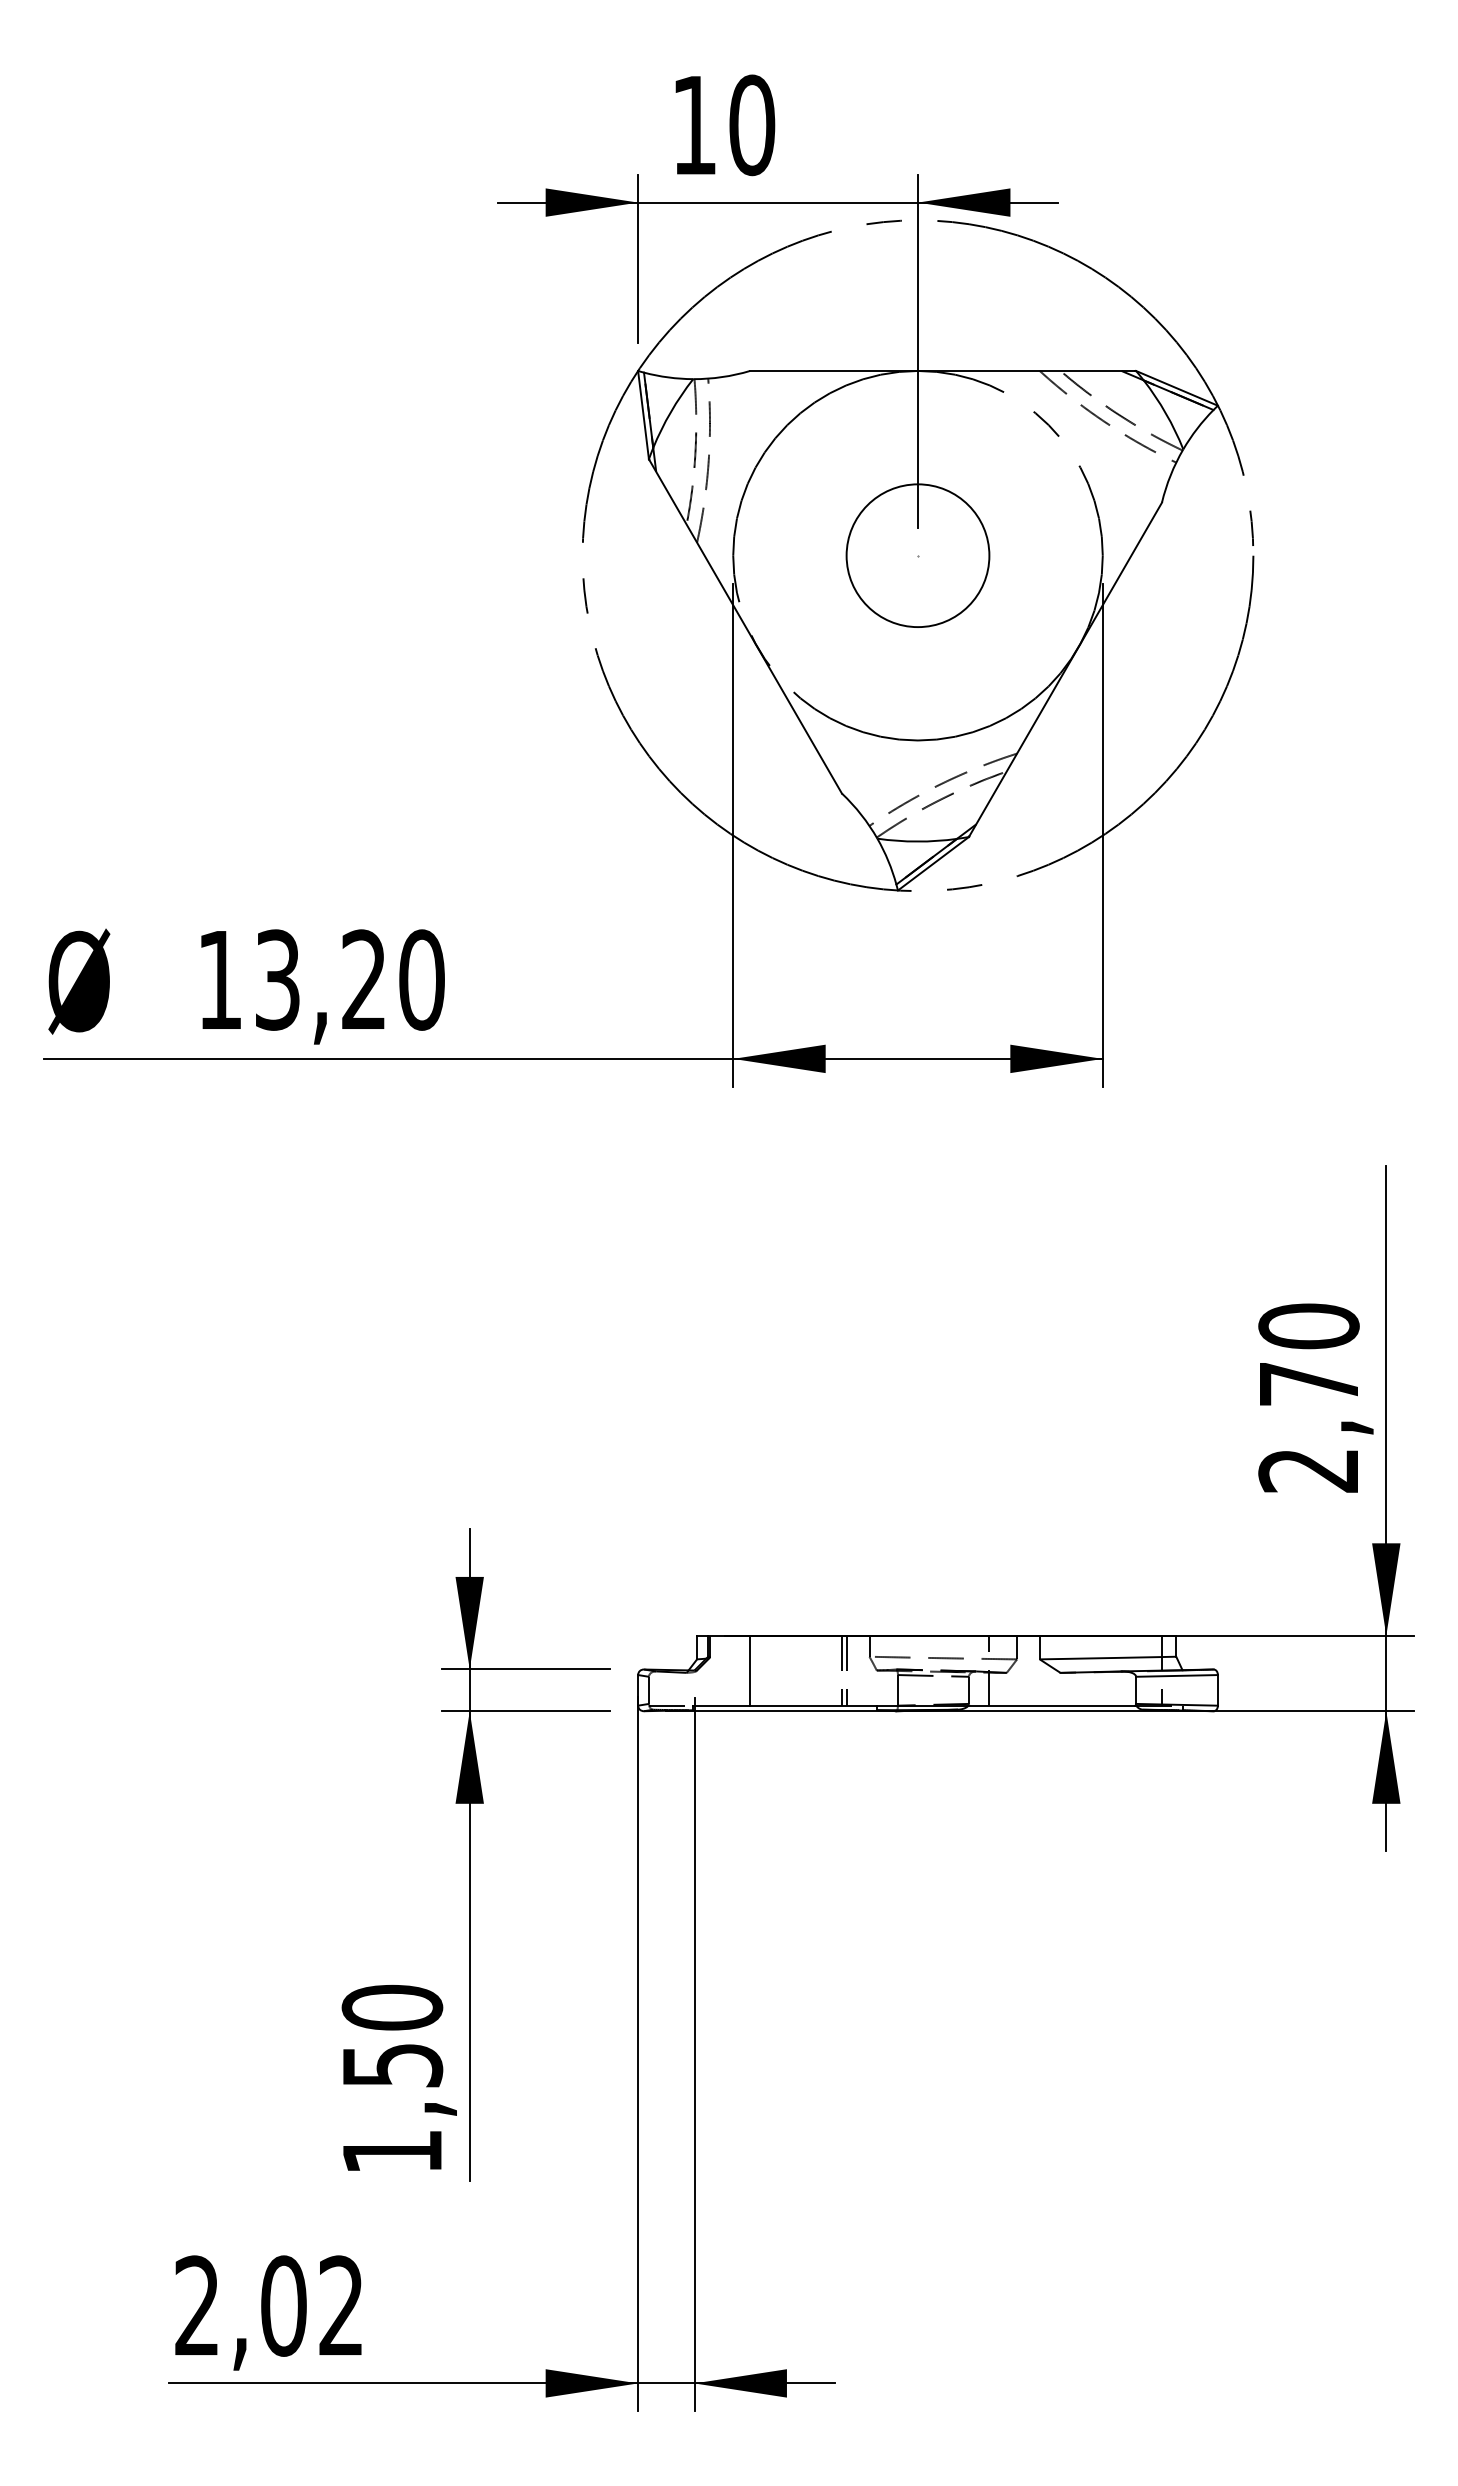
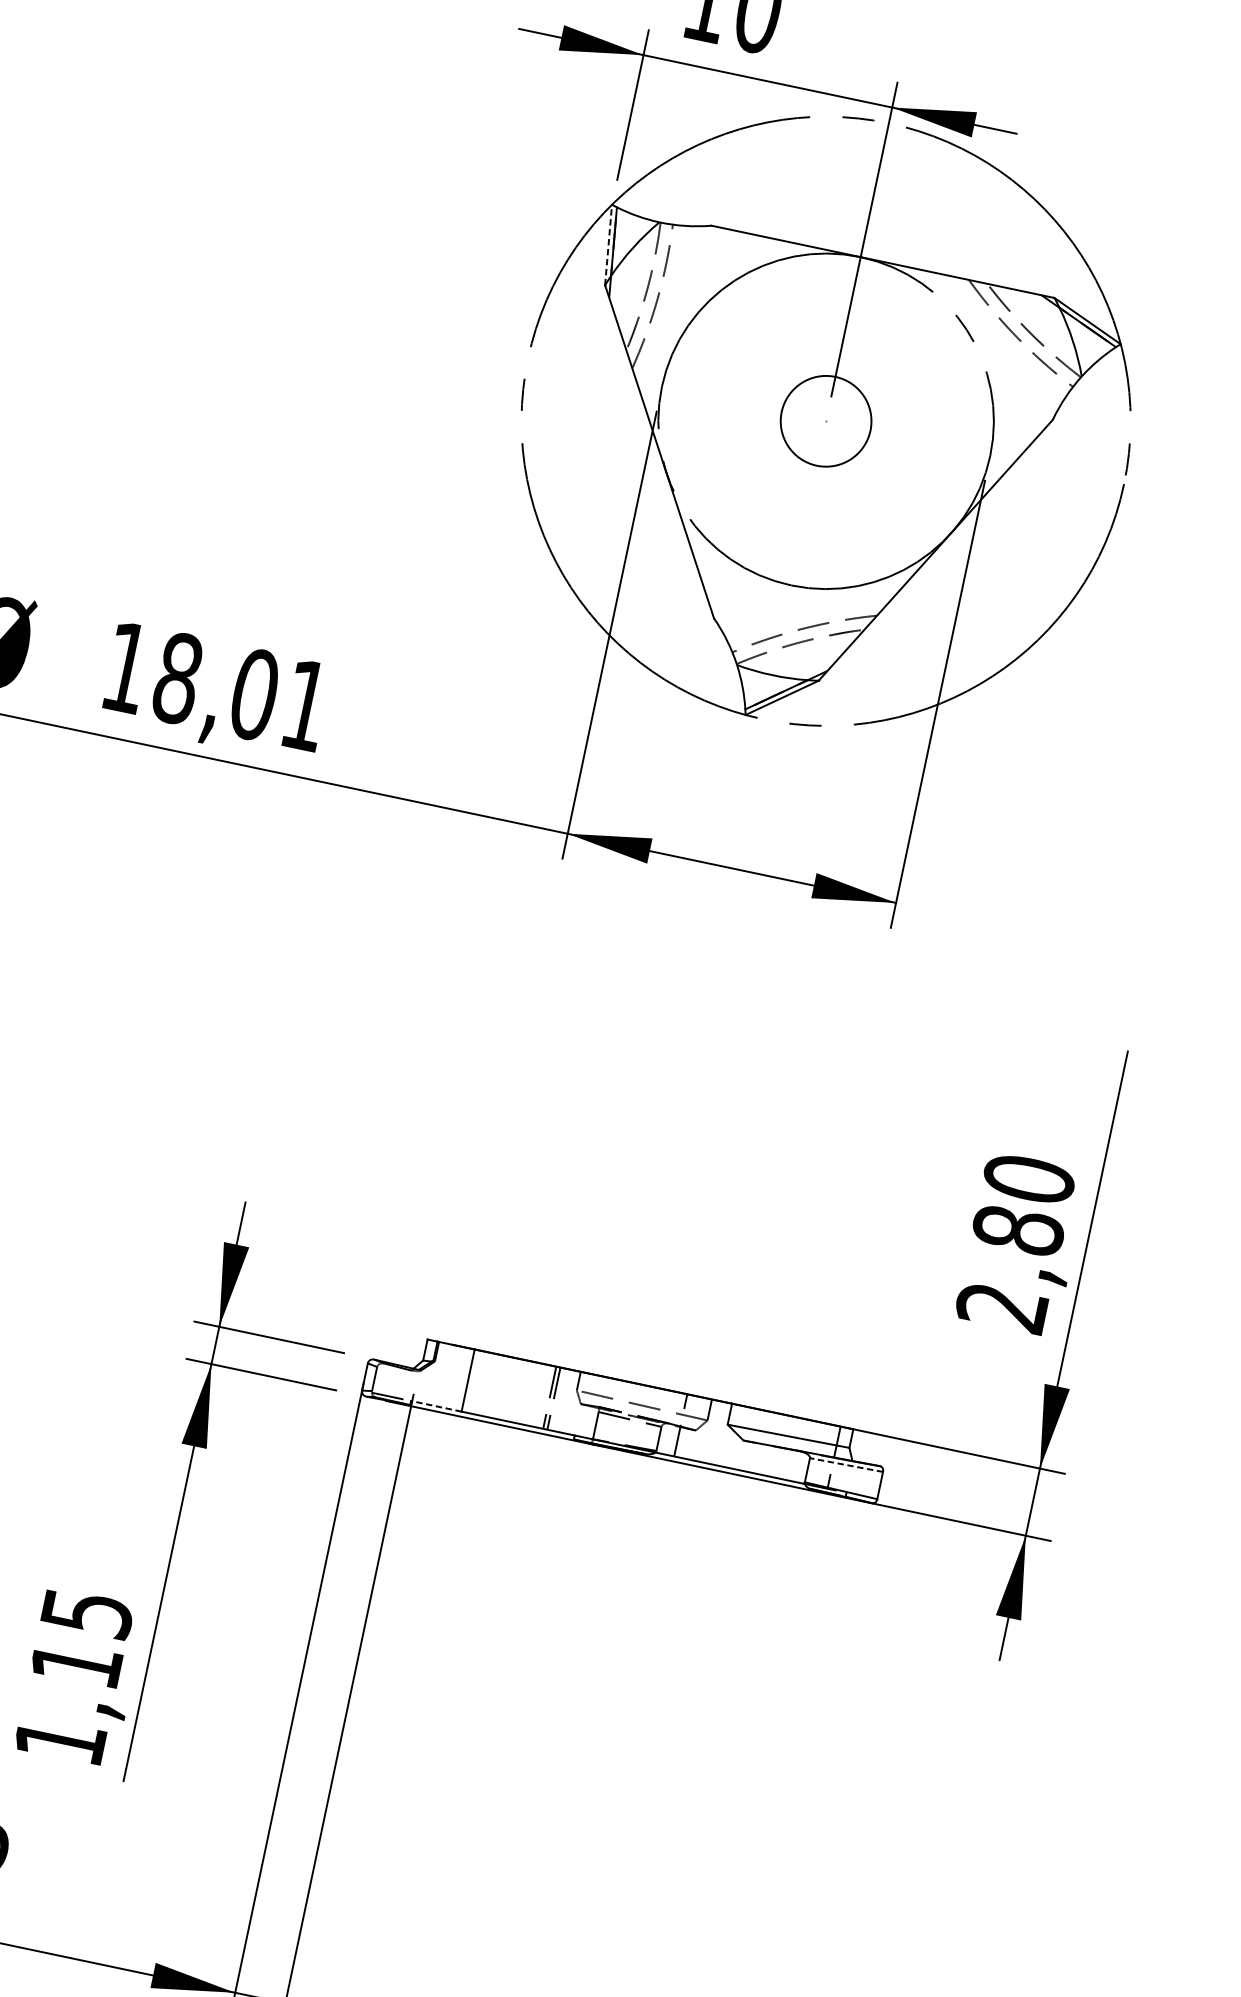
line: (643, 414) -> (608, 244), solid -> dashed
circle: (917, 555) -> (825, 421), size x0.7
text: (349, 979) -> (241, 691), 13,20 -> 18,01
text: (1308, 1383) -> (1018, 1229), 2,70 -> 2,80
line: (1177, 1675) -> (847, 1464), solid -> dashed
line: (721, 1705) -> (436, 1406), solid -> dashed
text: (392, 2035) -> (82, 1637), 1,50 -> 1,15

